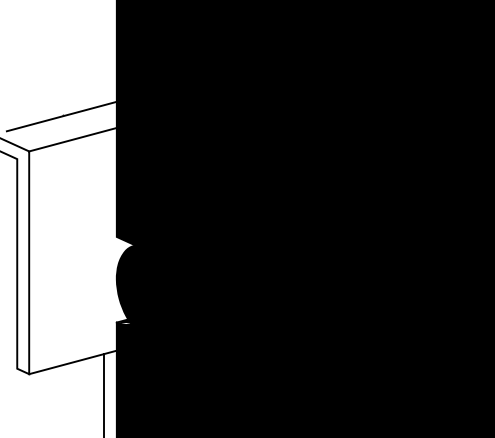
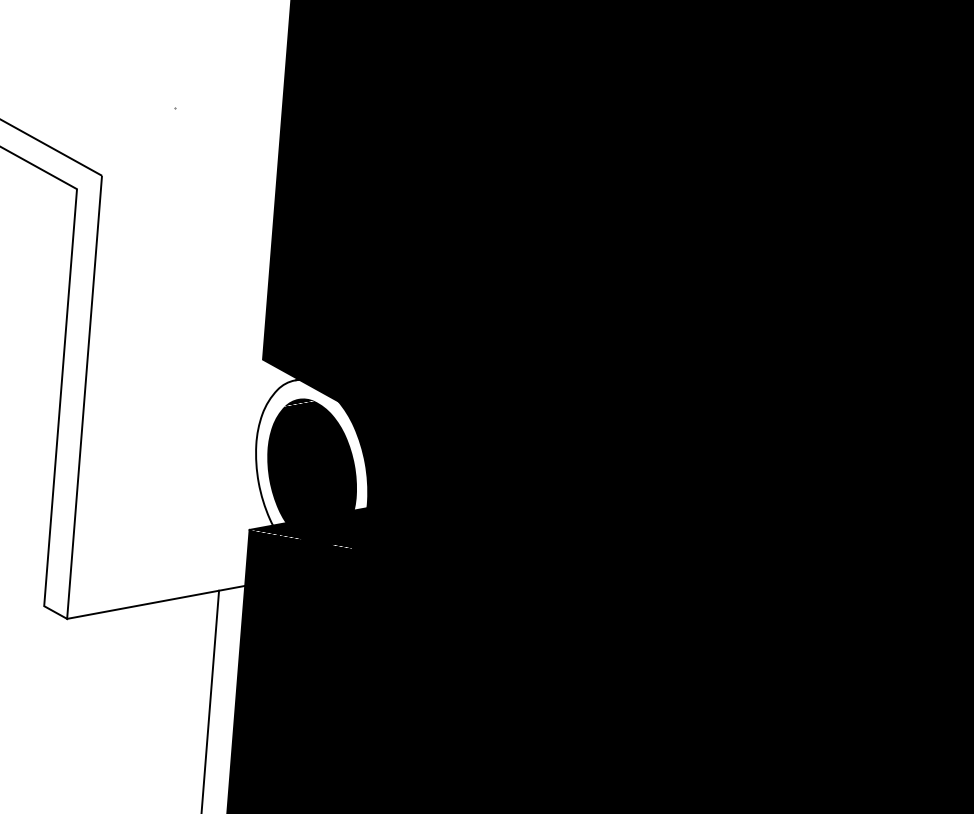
line: (61, 116) -> (171, 111), removed
line: (72, 139) -> (190, 158), removed
fill: (145, 291) -> (311, 472), removed

